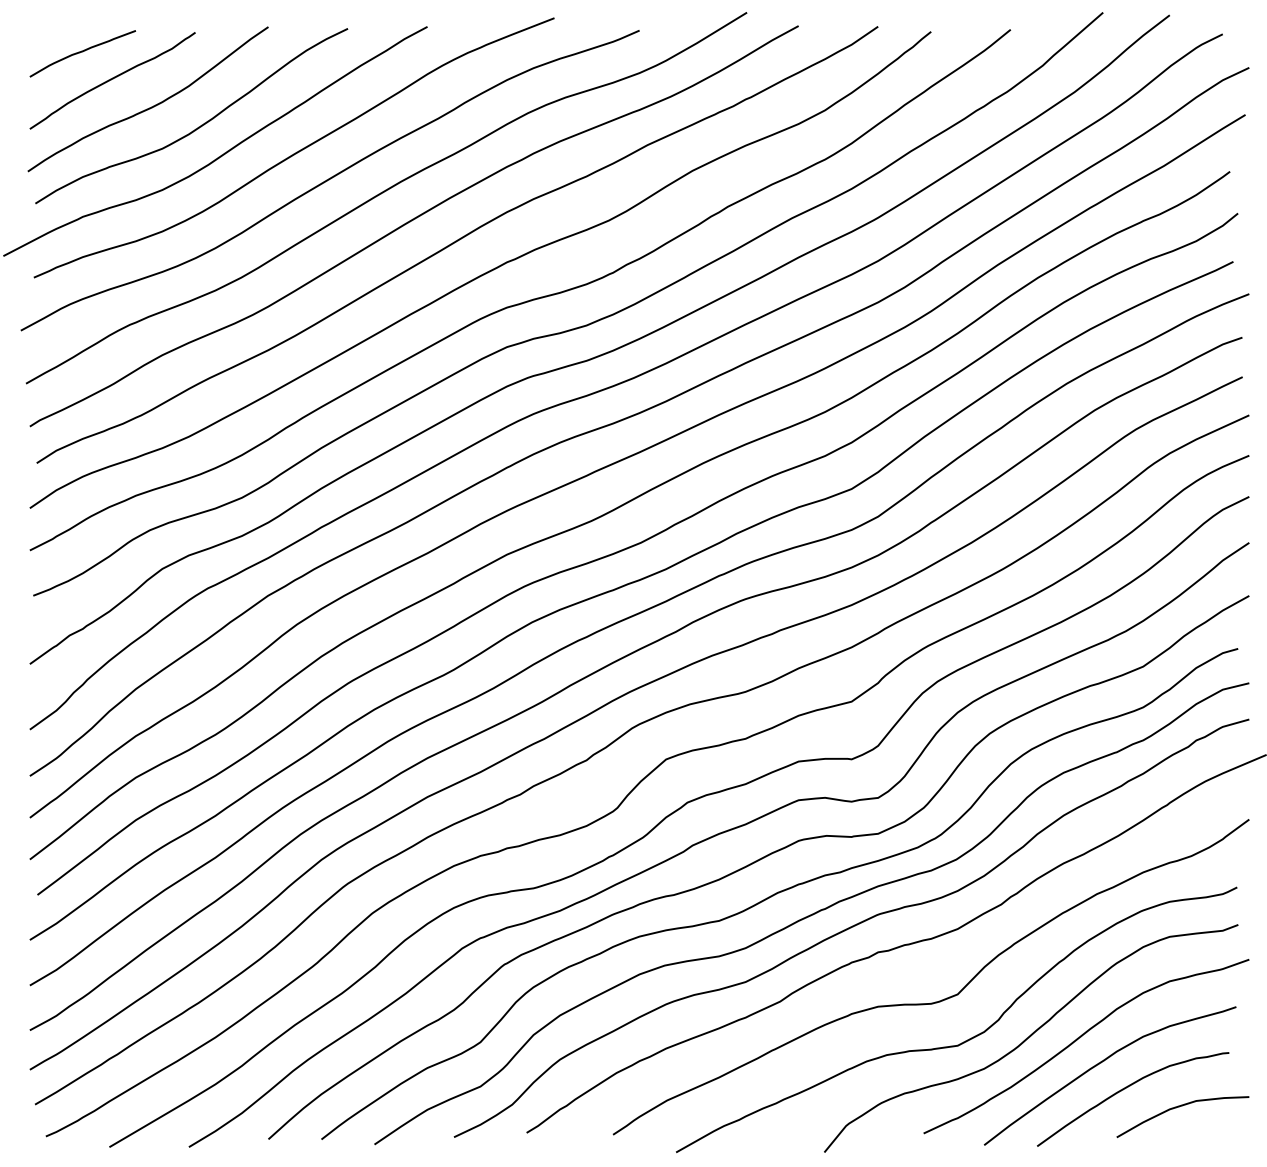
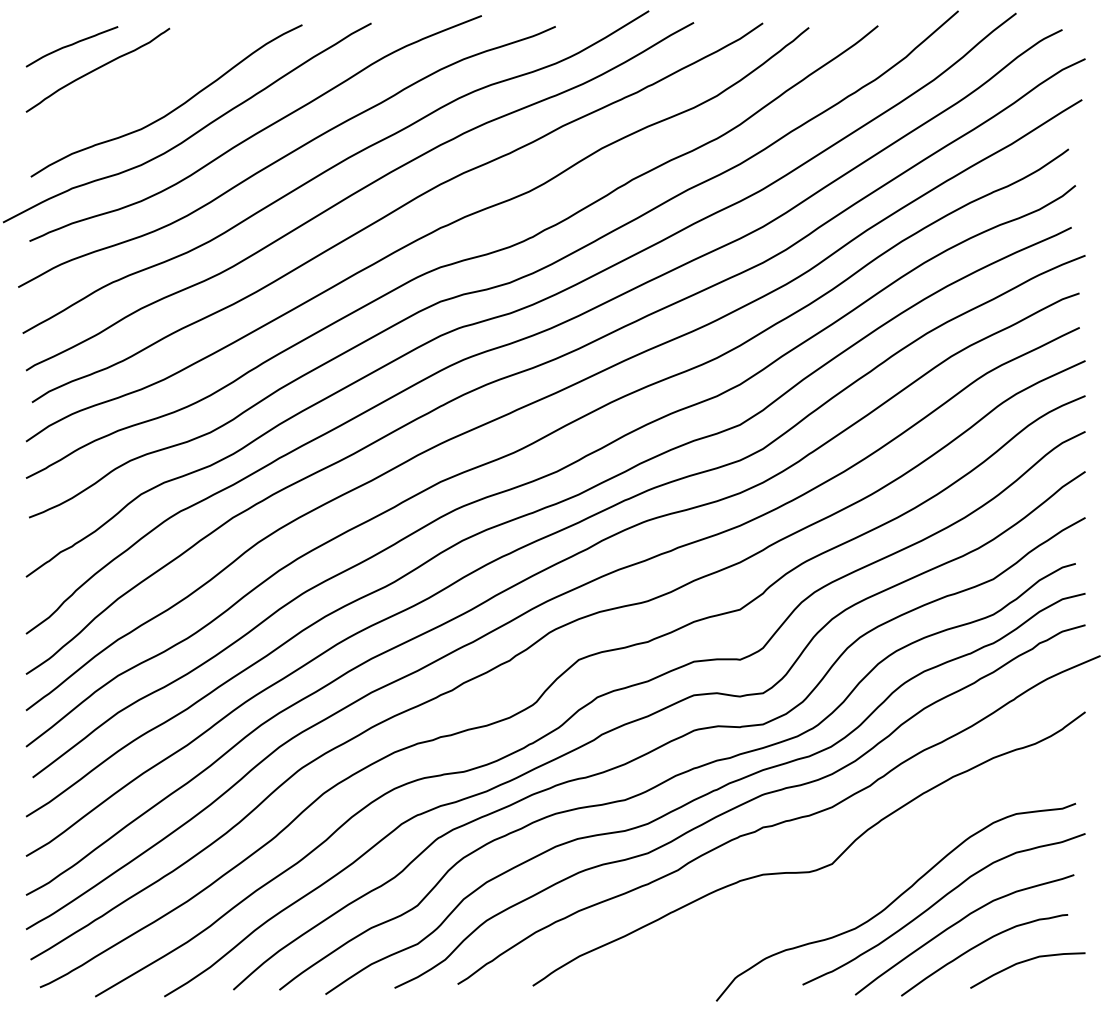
curve: (151, 106) -> (131, 92), removed
curve: (966, 1039) -> (839, 903), removed

